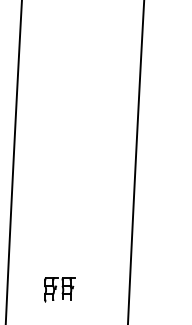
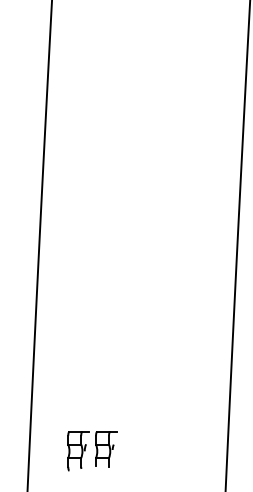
part: (59, 289) -> (91, 450), moved

